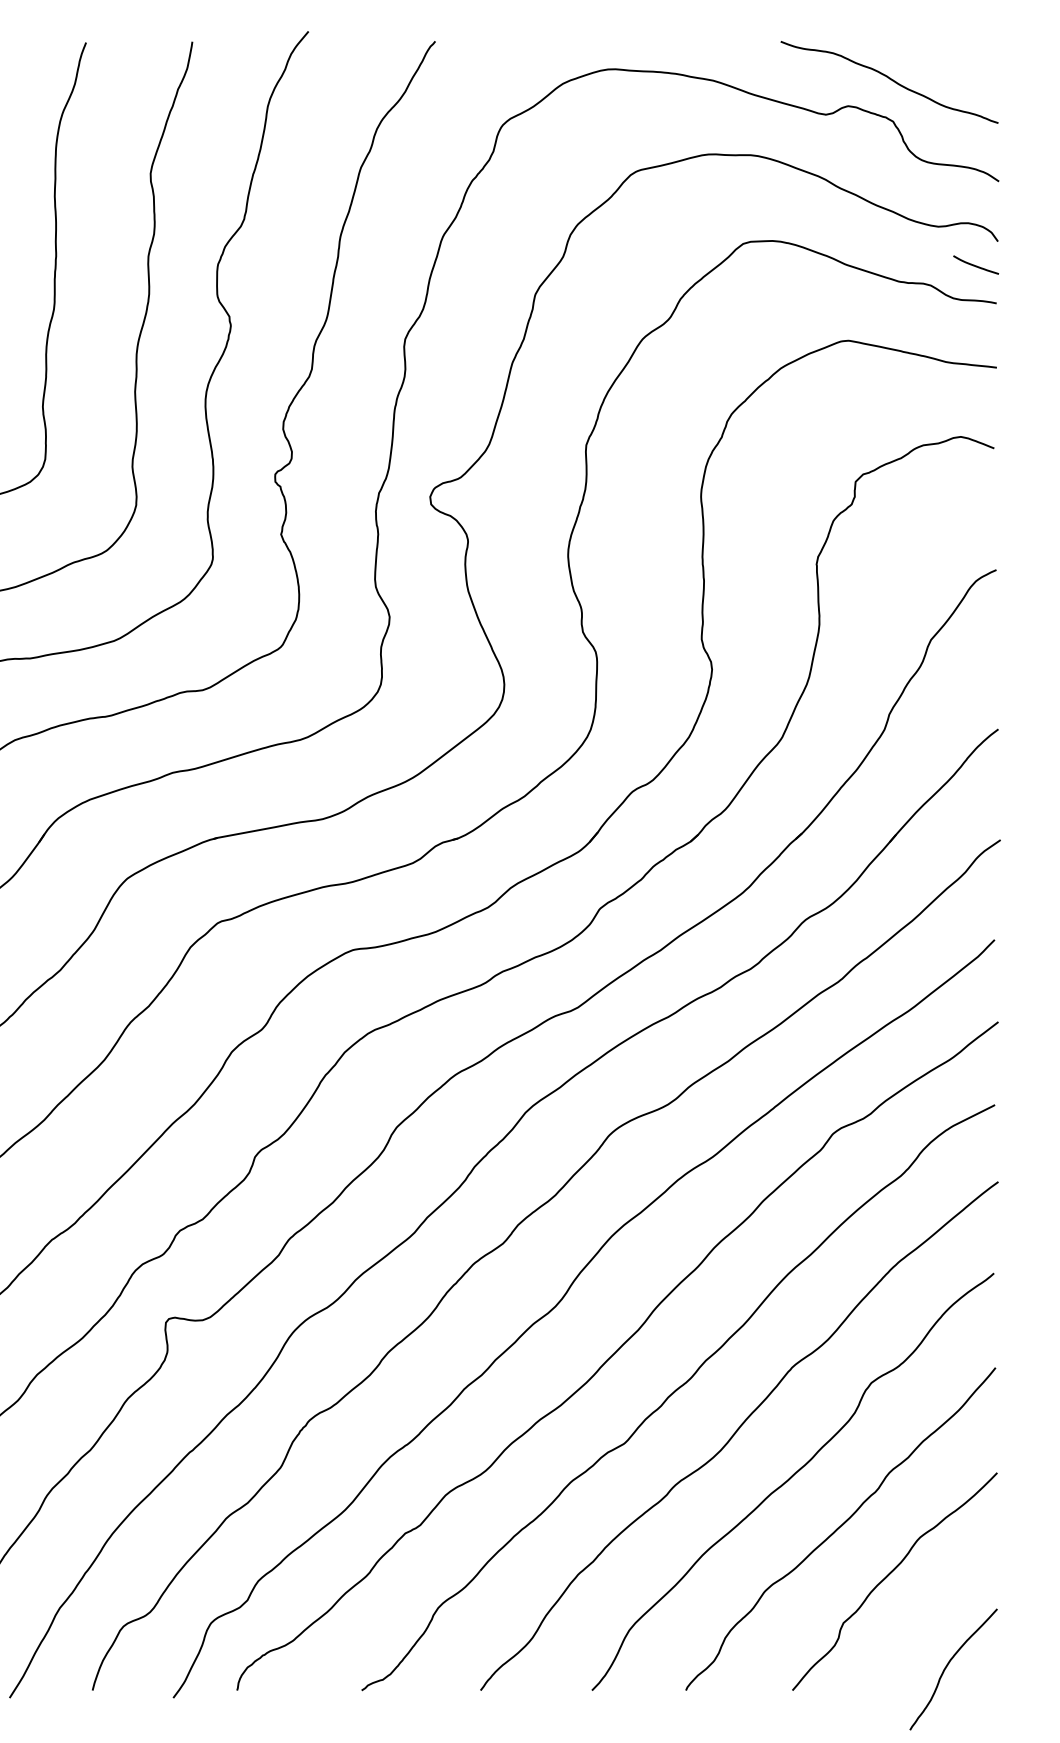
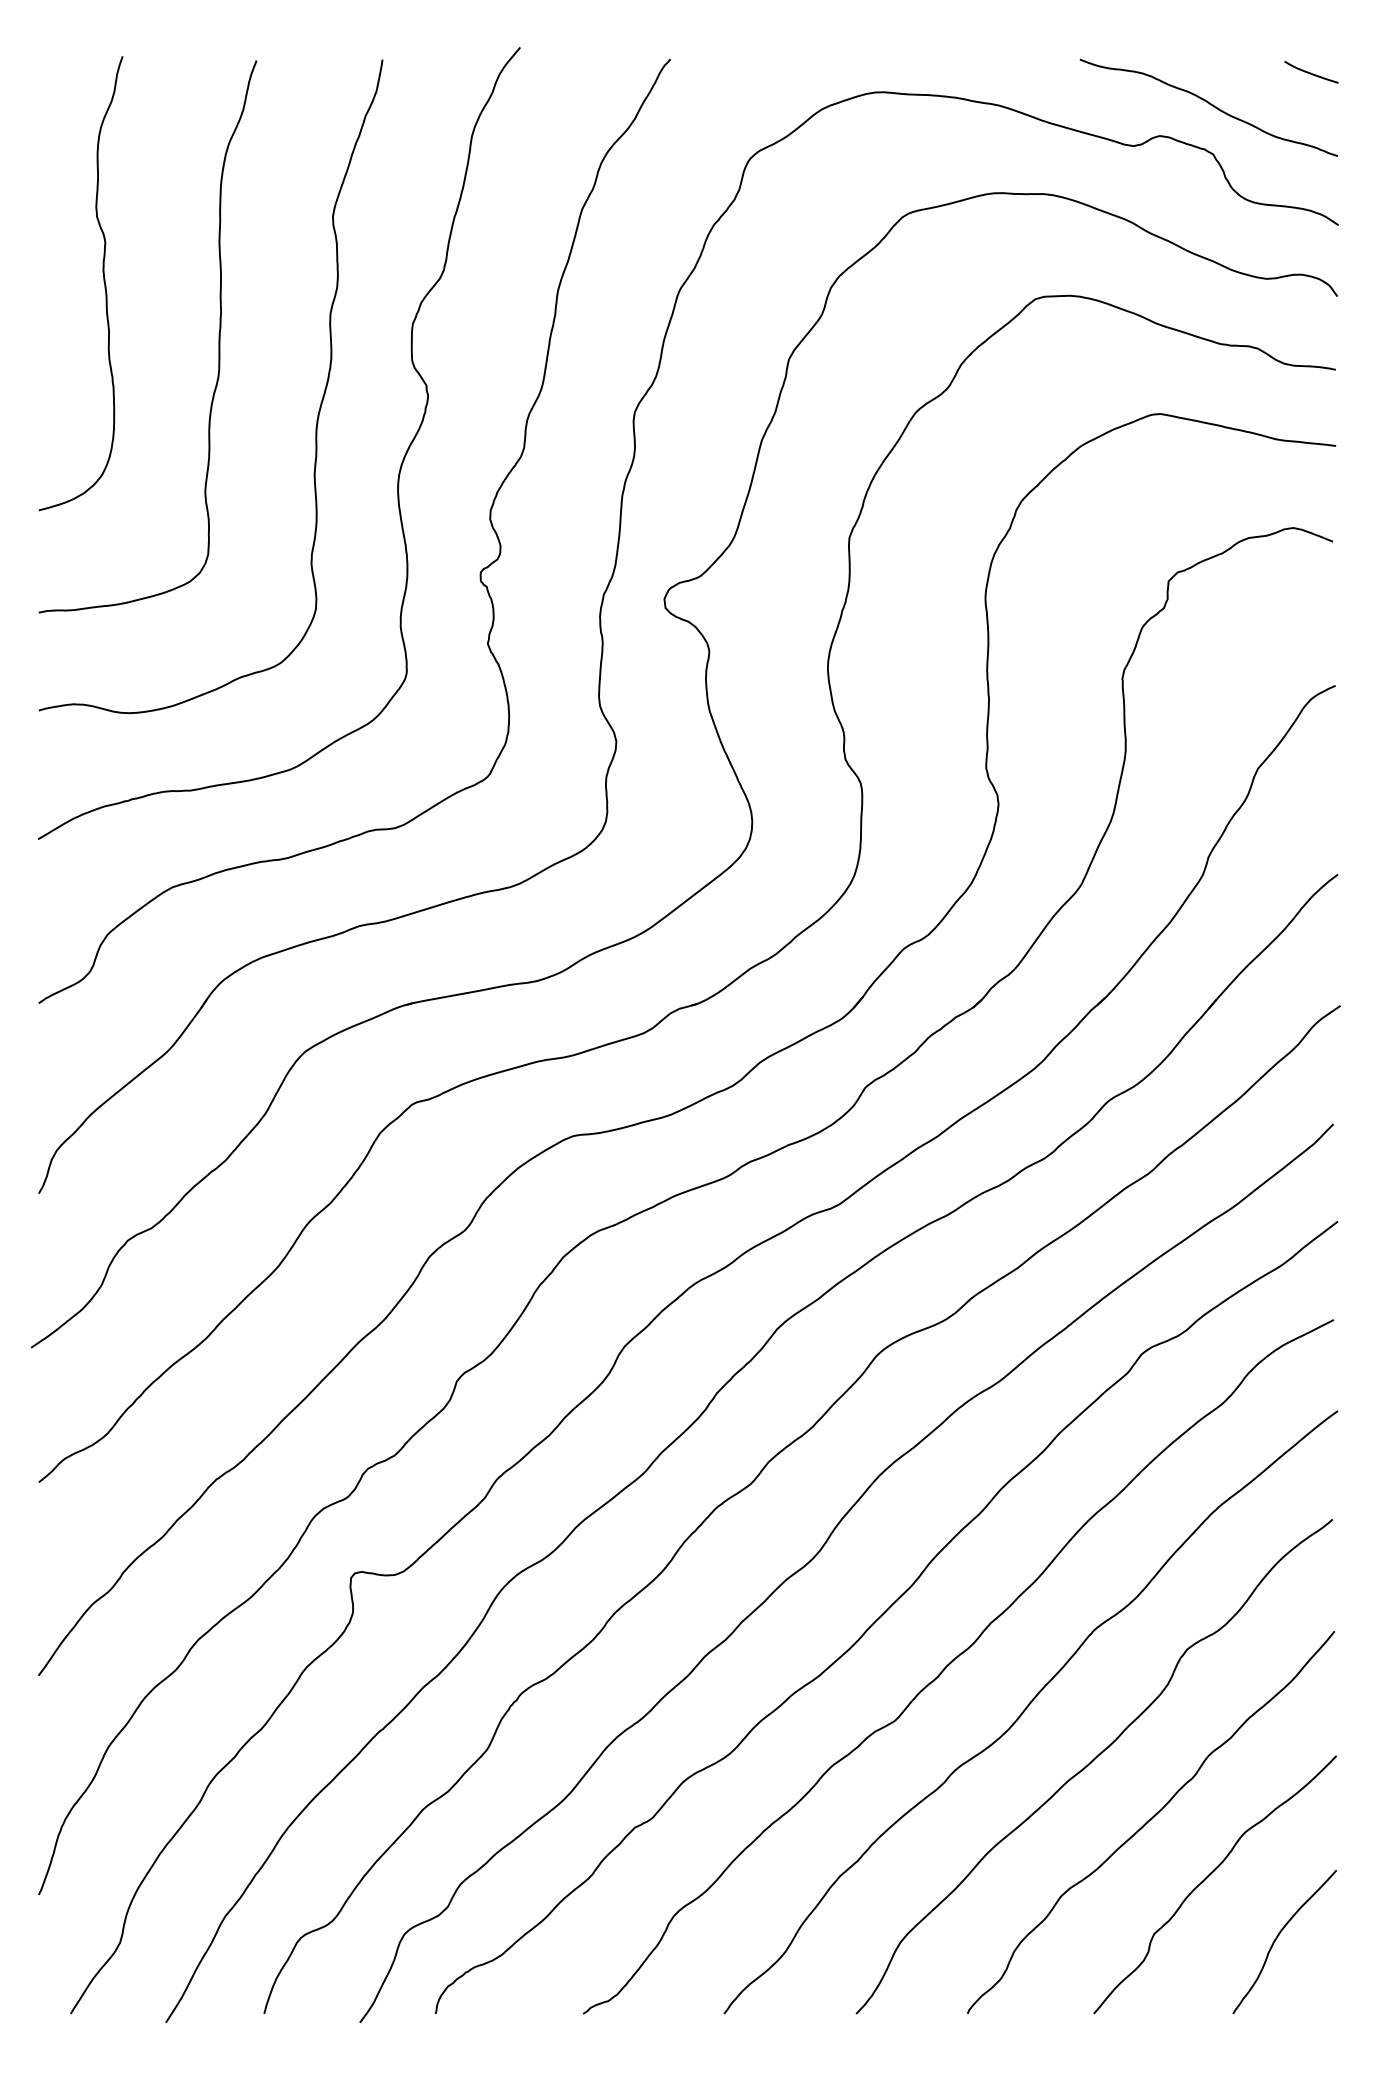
curve: (976, 265) -> (1311, 72), moved
curve: (947, 1666) -> (1277, 1938), moved

